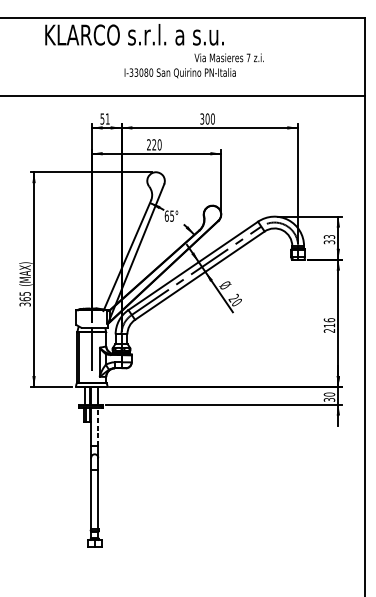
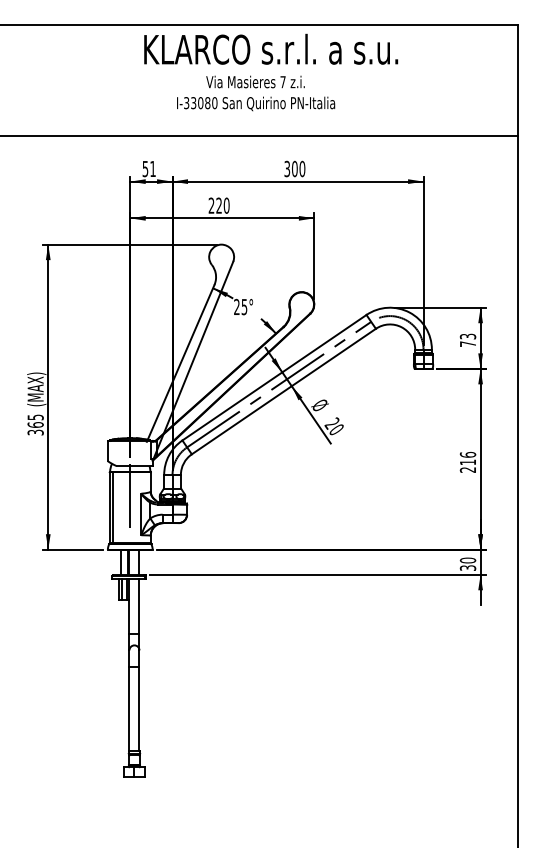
text: (134, 34) -> (271, 48), moved
text: (229, 57) -> (255, 81), moved
text: (166, 215) -> (236, 306), 65° -> 25°
text: (329, 241) -> (467, 343), 33 -> 73
line: (98, 426) -> (139, 605), dashed -> solid

